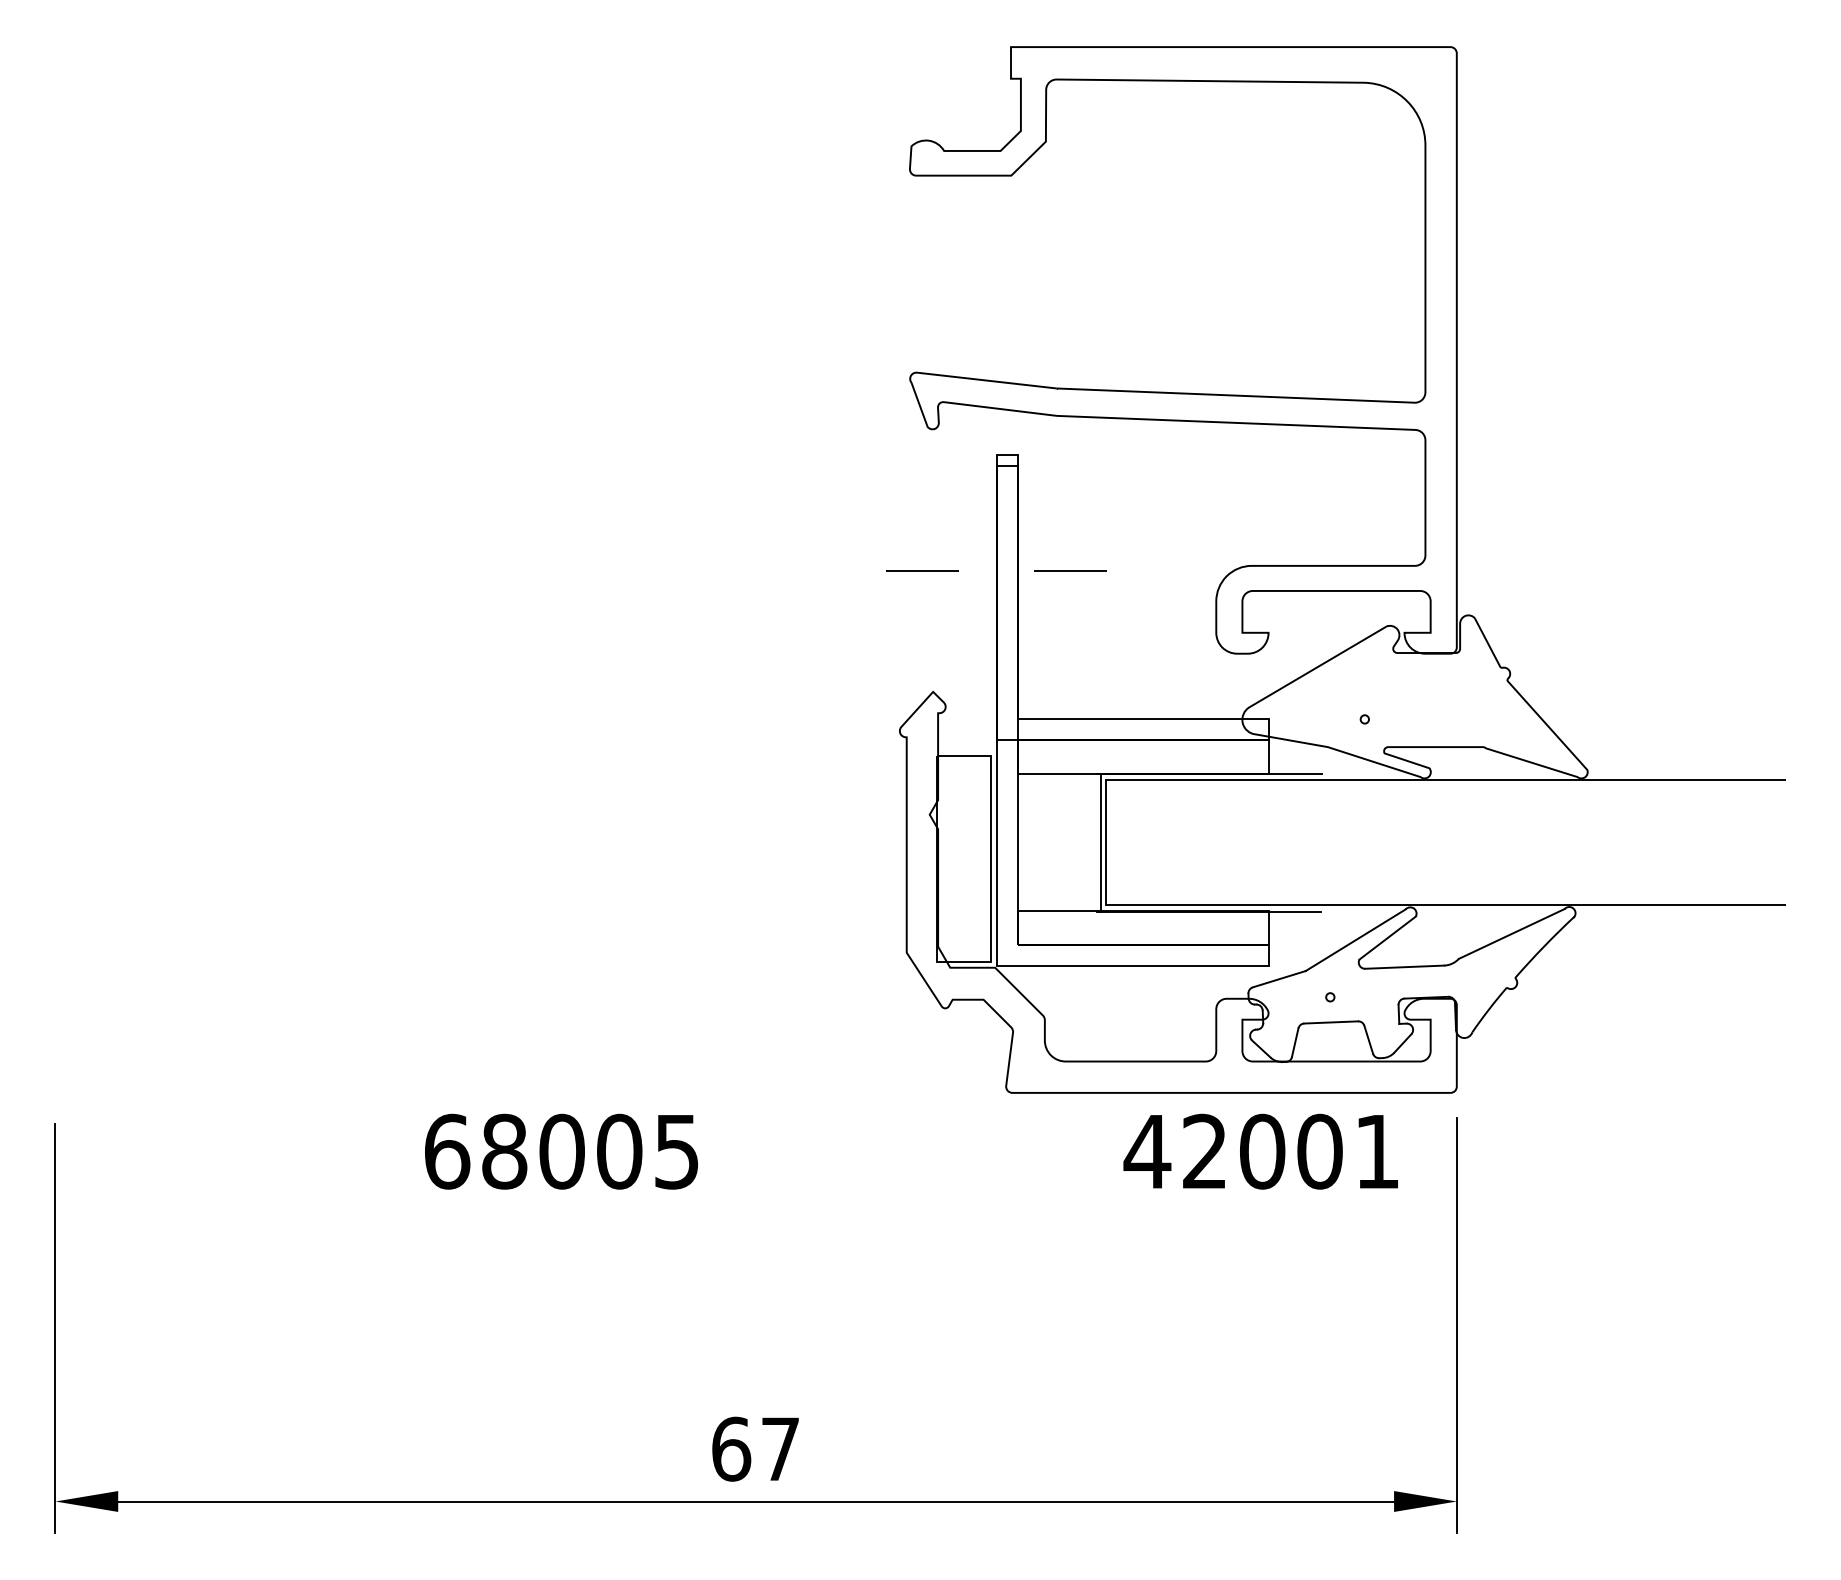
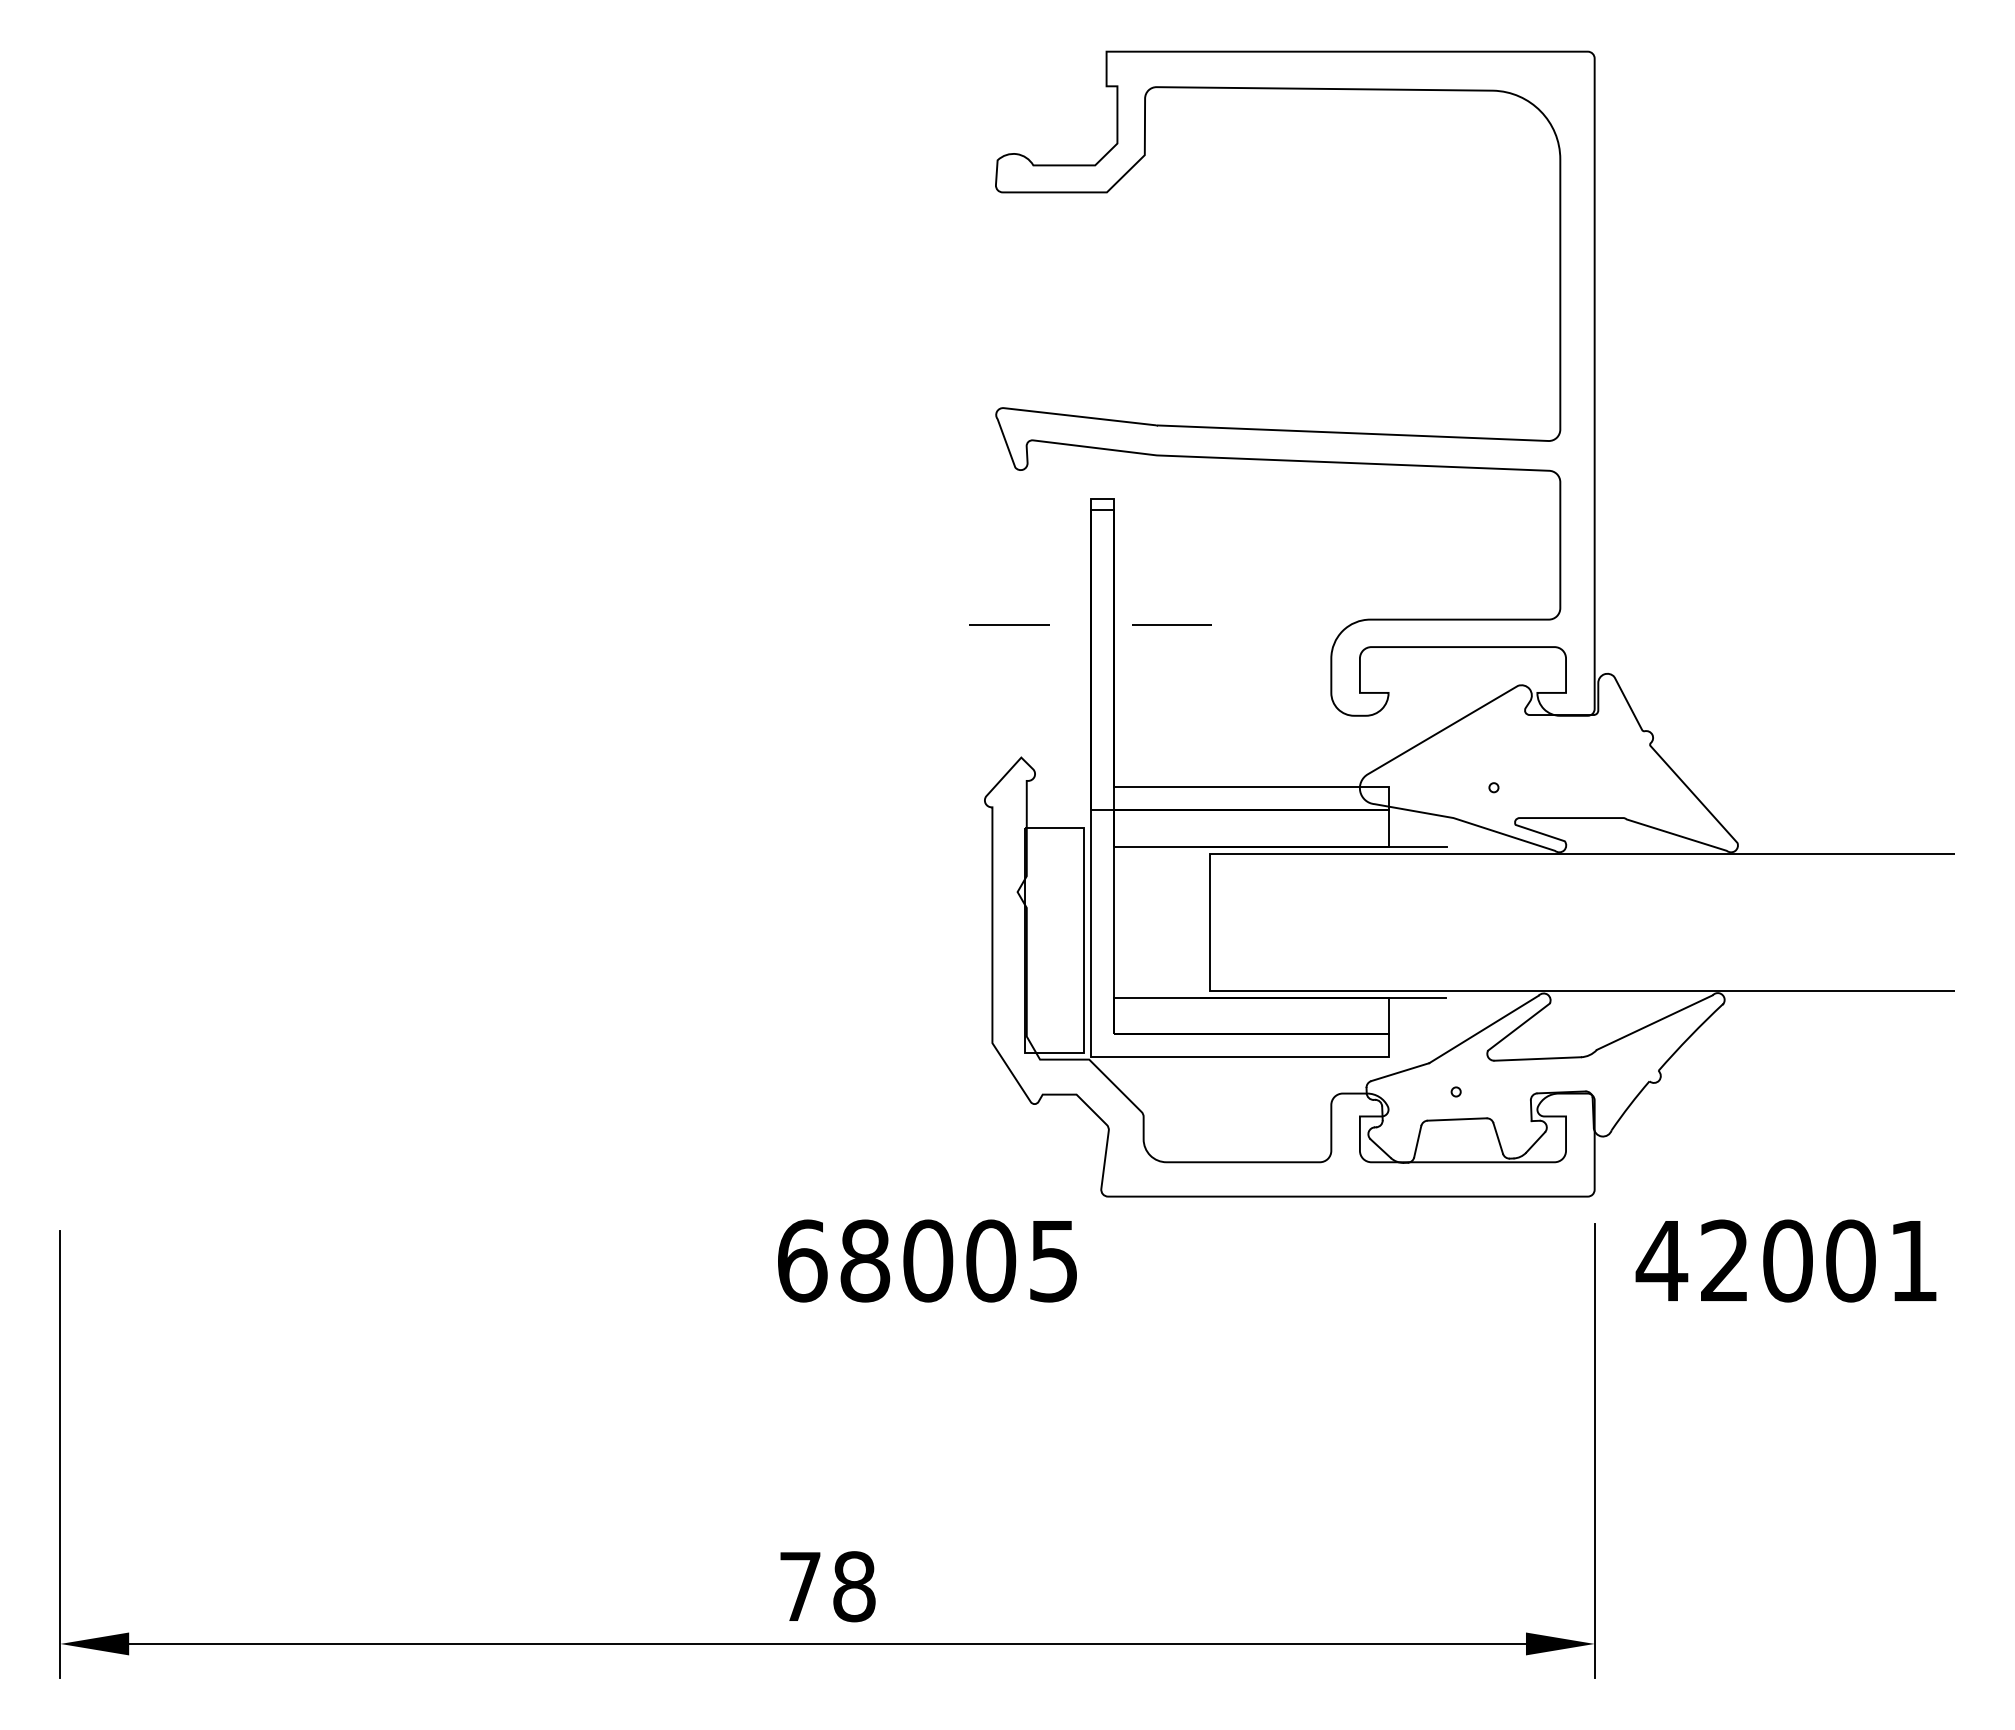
line: (1101, 843) -> (1205, 923), removed
text: (561, 1151) -> (927, 1260), moved
text: (1260, 1151) -> (1785, 1260), moved
text: (756, 1449) -> (827, 1586), 67 -> 78

